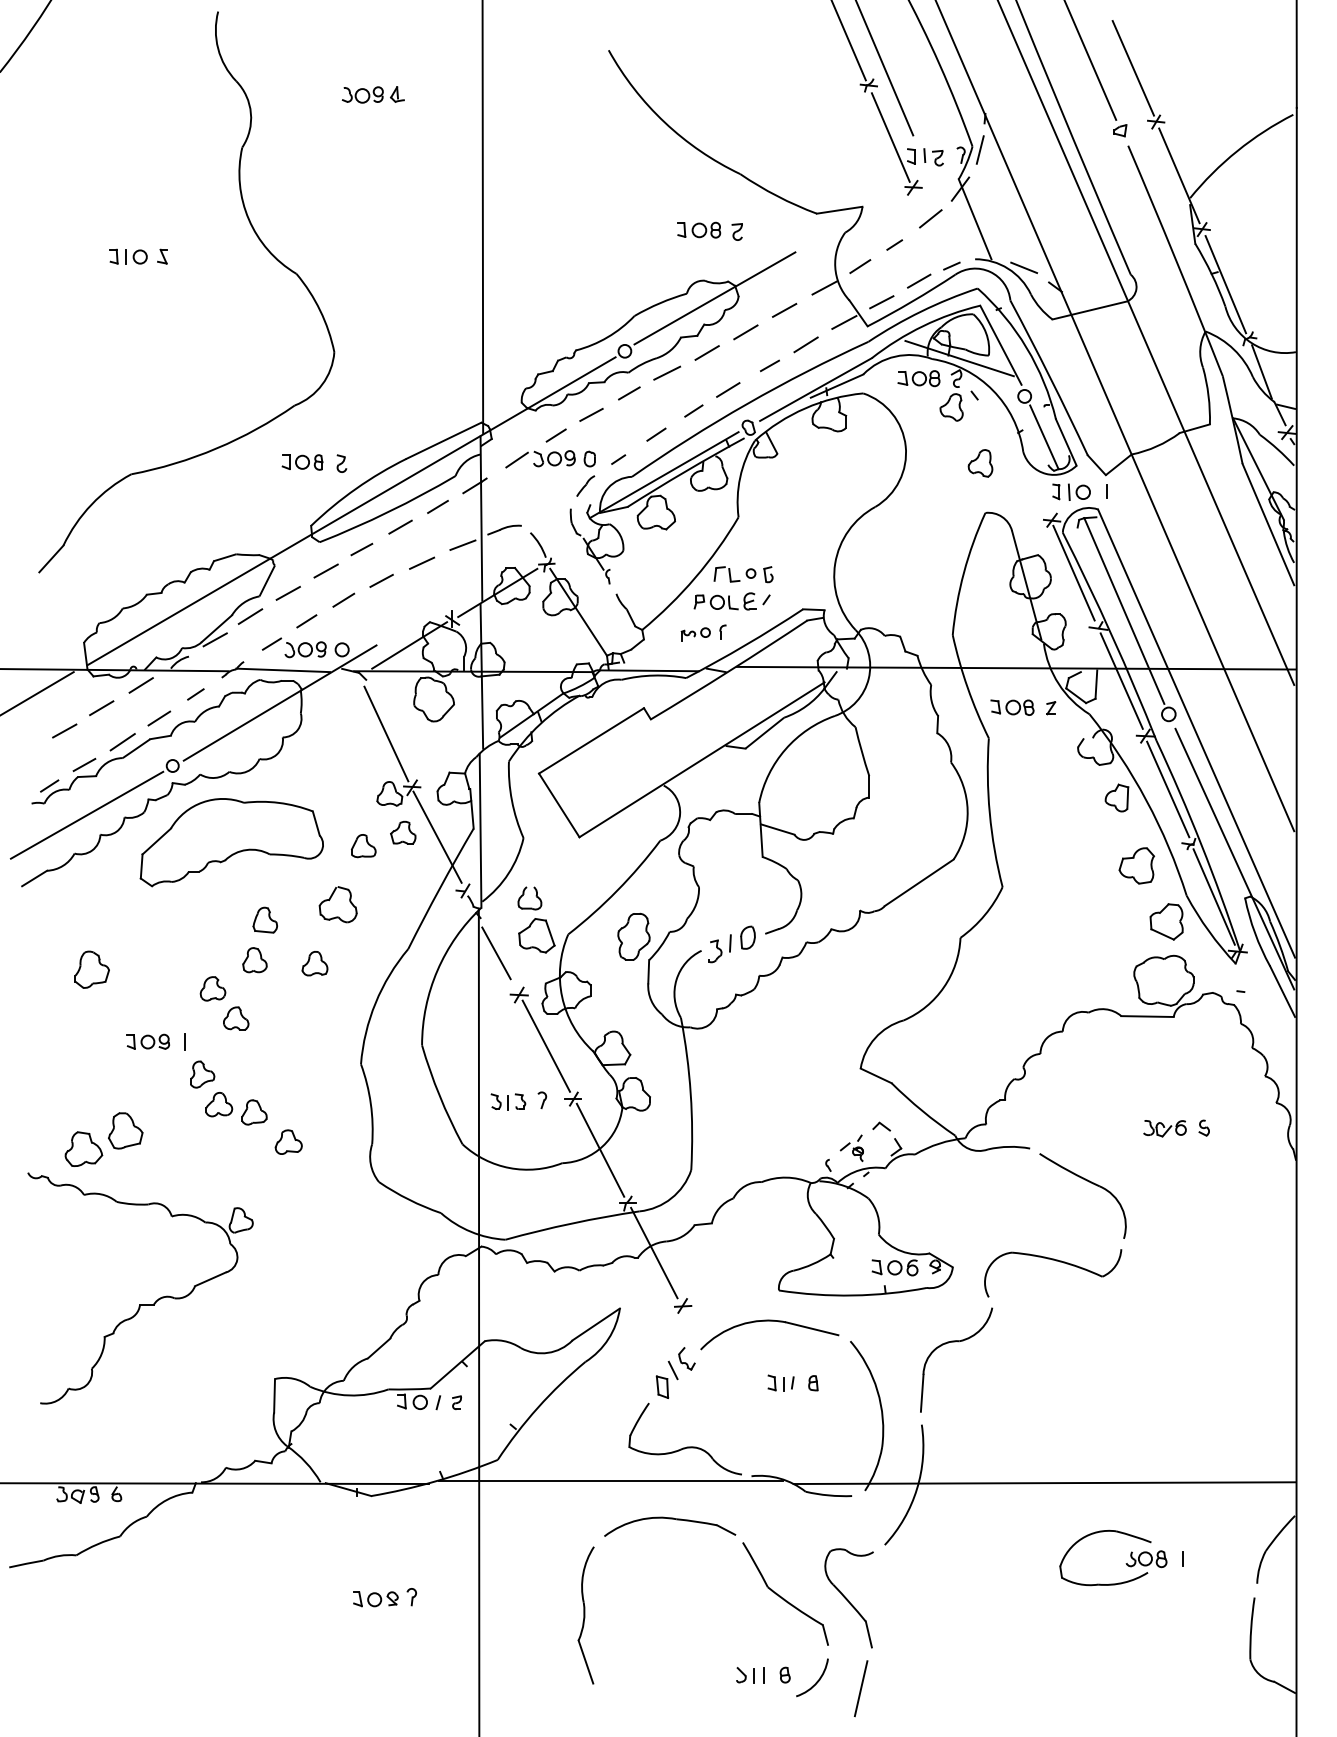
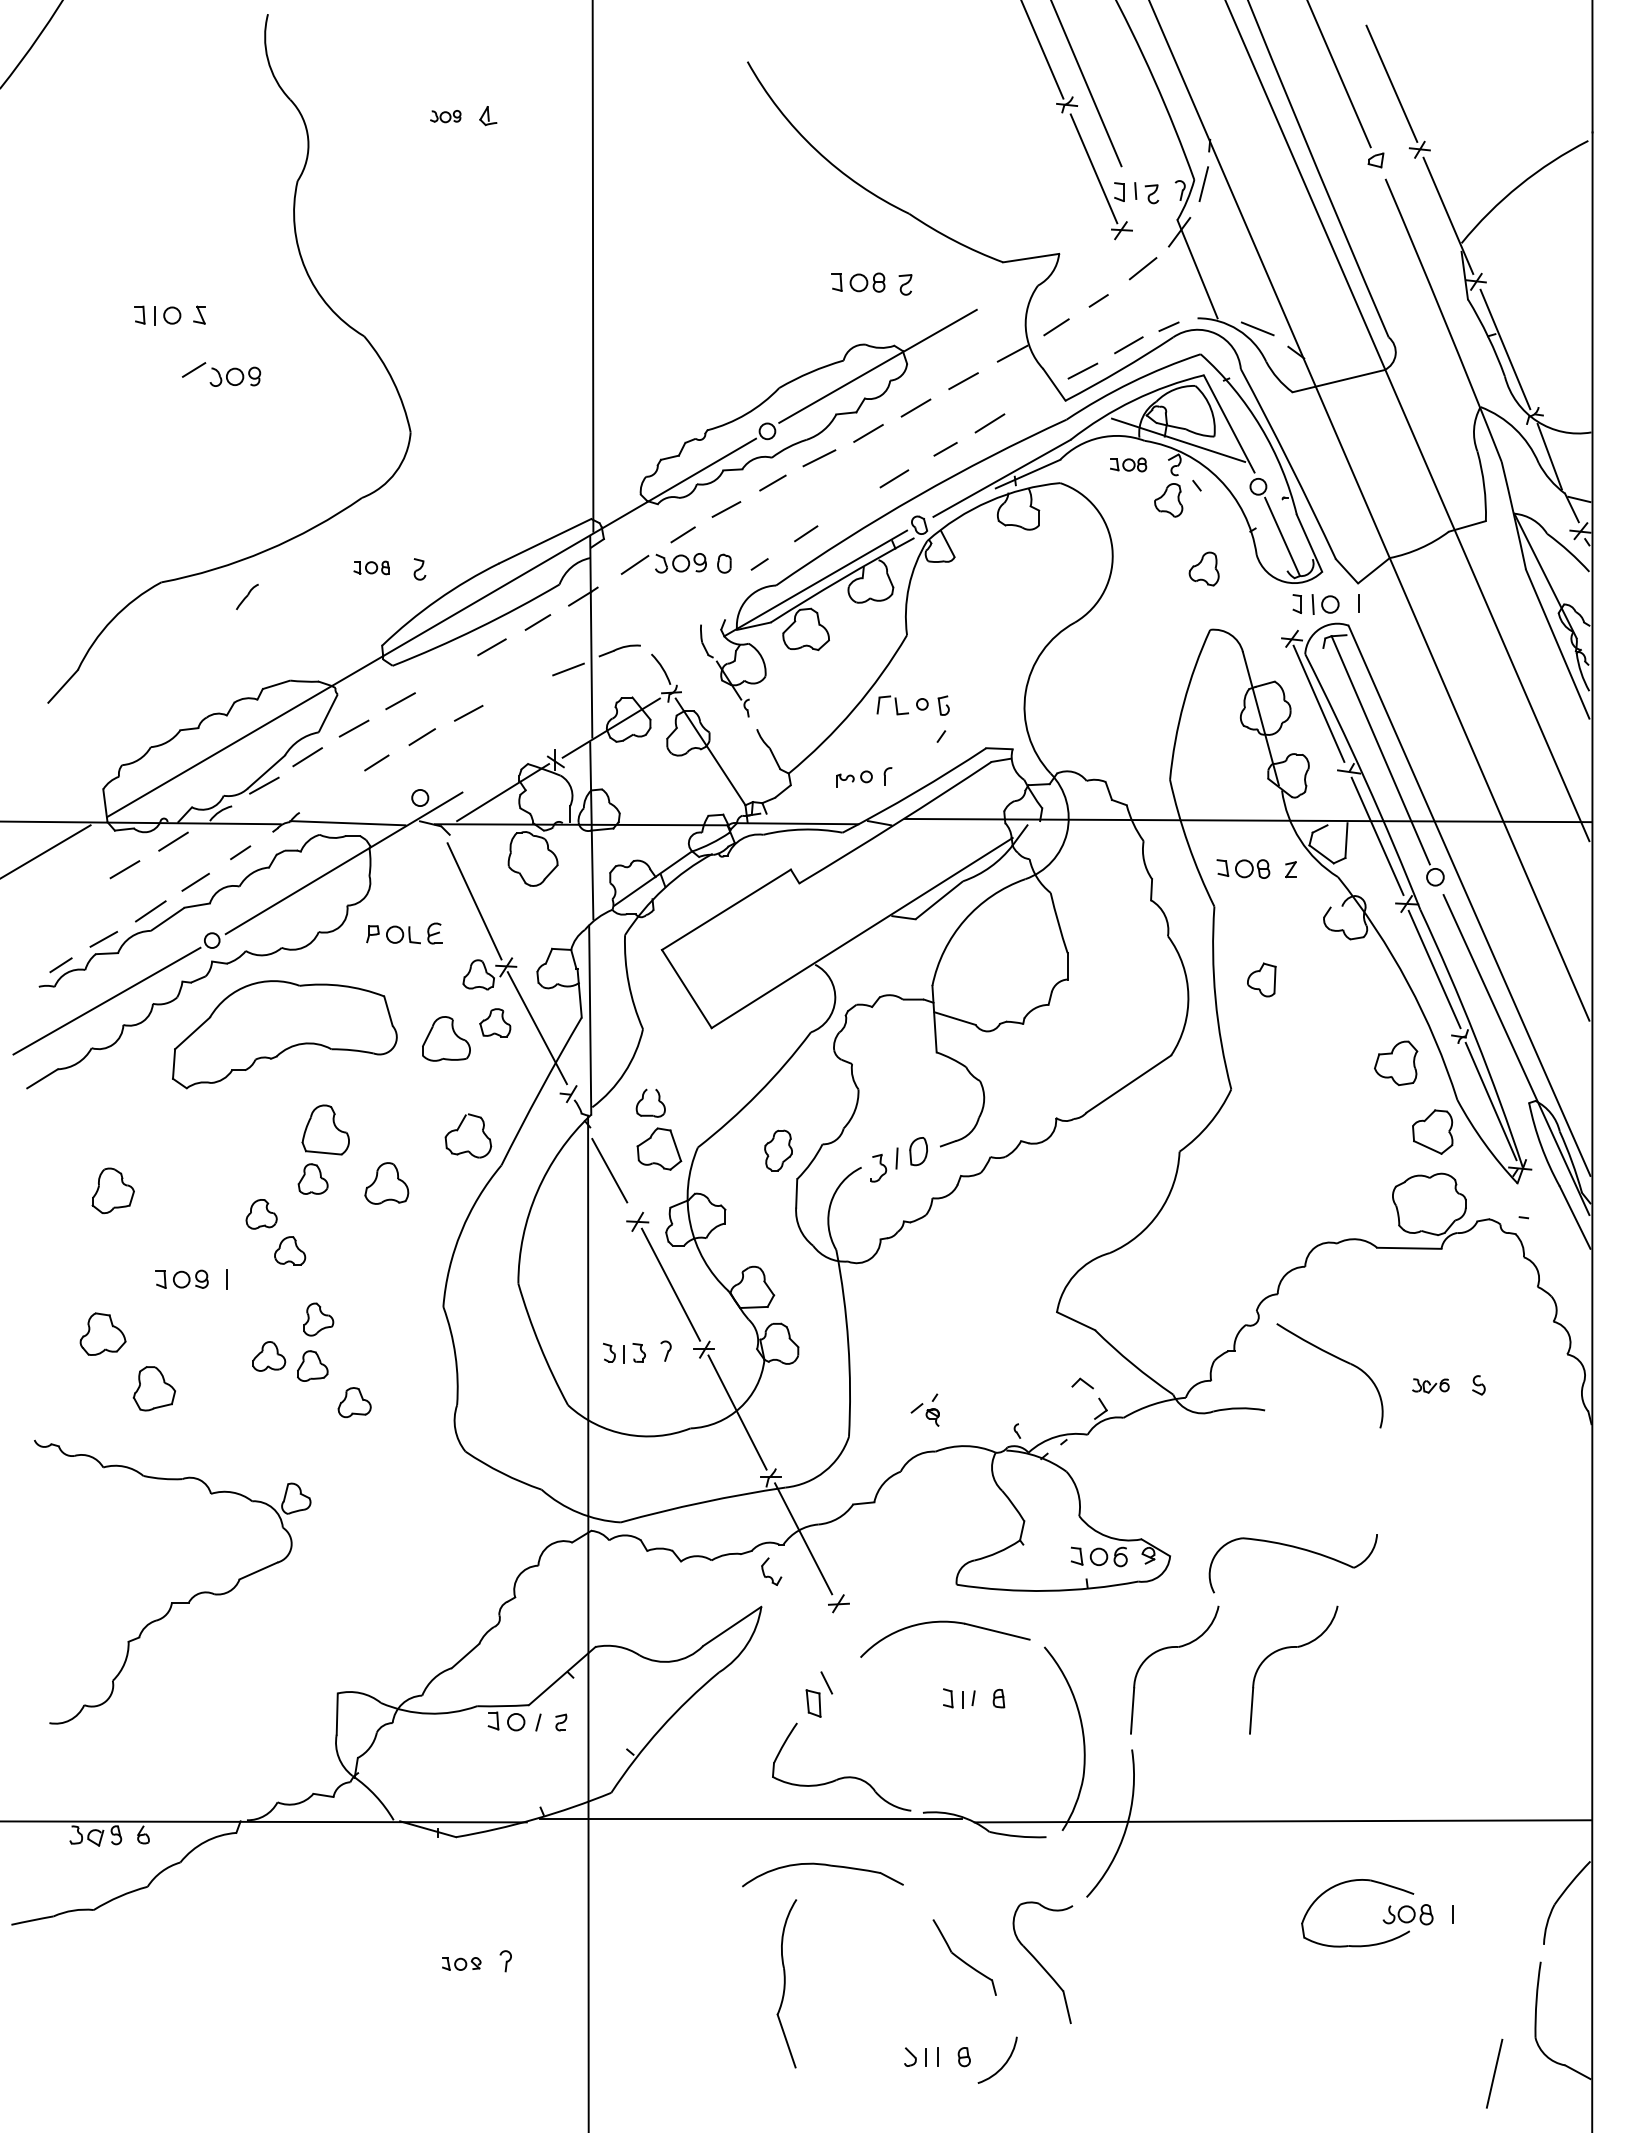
part: (362, 94) -> (445, 116), size x0.6
line: (843, 322) -> (1036, 395), removed
part: (918, 378) -> (1128, 464), size x0.7
line: (693, 410) -> (851, 504), removed
part: (302, 462) -> (371, 567), size x0.7
part: (585, 485) -> (247, 596), moved
line: (361, 549) -> (444, 674), removed
line: (422, 563) -> (518, 691), removed
part: (725, 601) -> (404, 933), moved
part: (294, 647) -> (221, 374), moved
line: (64, 730) -> (79, 897), removed
part: (1116, 797) -> (1261, 979), moved
part: (363, 845) -> (446, 1038), size x1.6
part: (330, 900) -> (458, 1130), moved
part: (265, 919) -> (325, 1129), size x1.6
part: (633, 936) -> (778, 1150), size x0.7
part: (314, 962) -> (386, 1182), size x1.4
part: (202, 1074) -> (318, 1319), moved
part: (1164, 1128) -> (1430, 1385), size x0.7
part: (851, 1147) -> (924, 1409), moved
part: (83, 1148) -> (102, 1333), moved
part: (1089, 1182) -> (1338, 1359), moved
part: (1050, 1342) -> (1290, 1648), added
part: (686, 1358) -> (771, 1571), moved
part: (785, 1594) -> (964, 1957), size x0.6
part: (375, 1598) -> (461, 1963), size x0.7
part: (585, 1615) -> (786, 1983), moved
line: (861, 1688) -> (1494, 2073), moved

